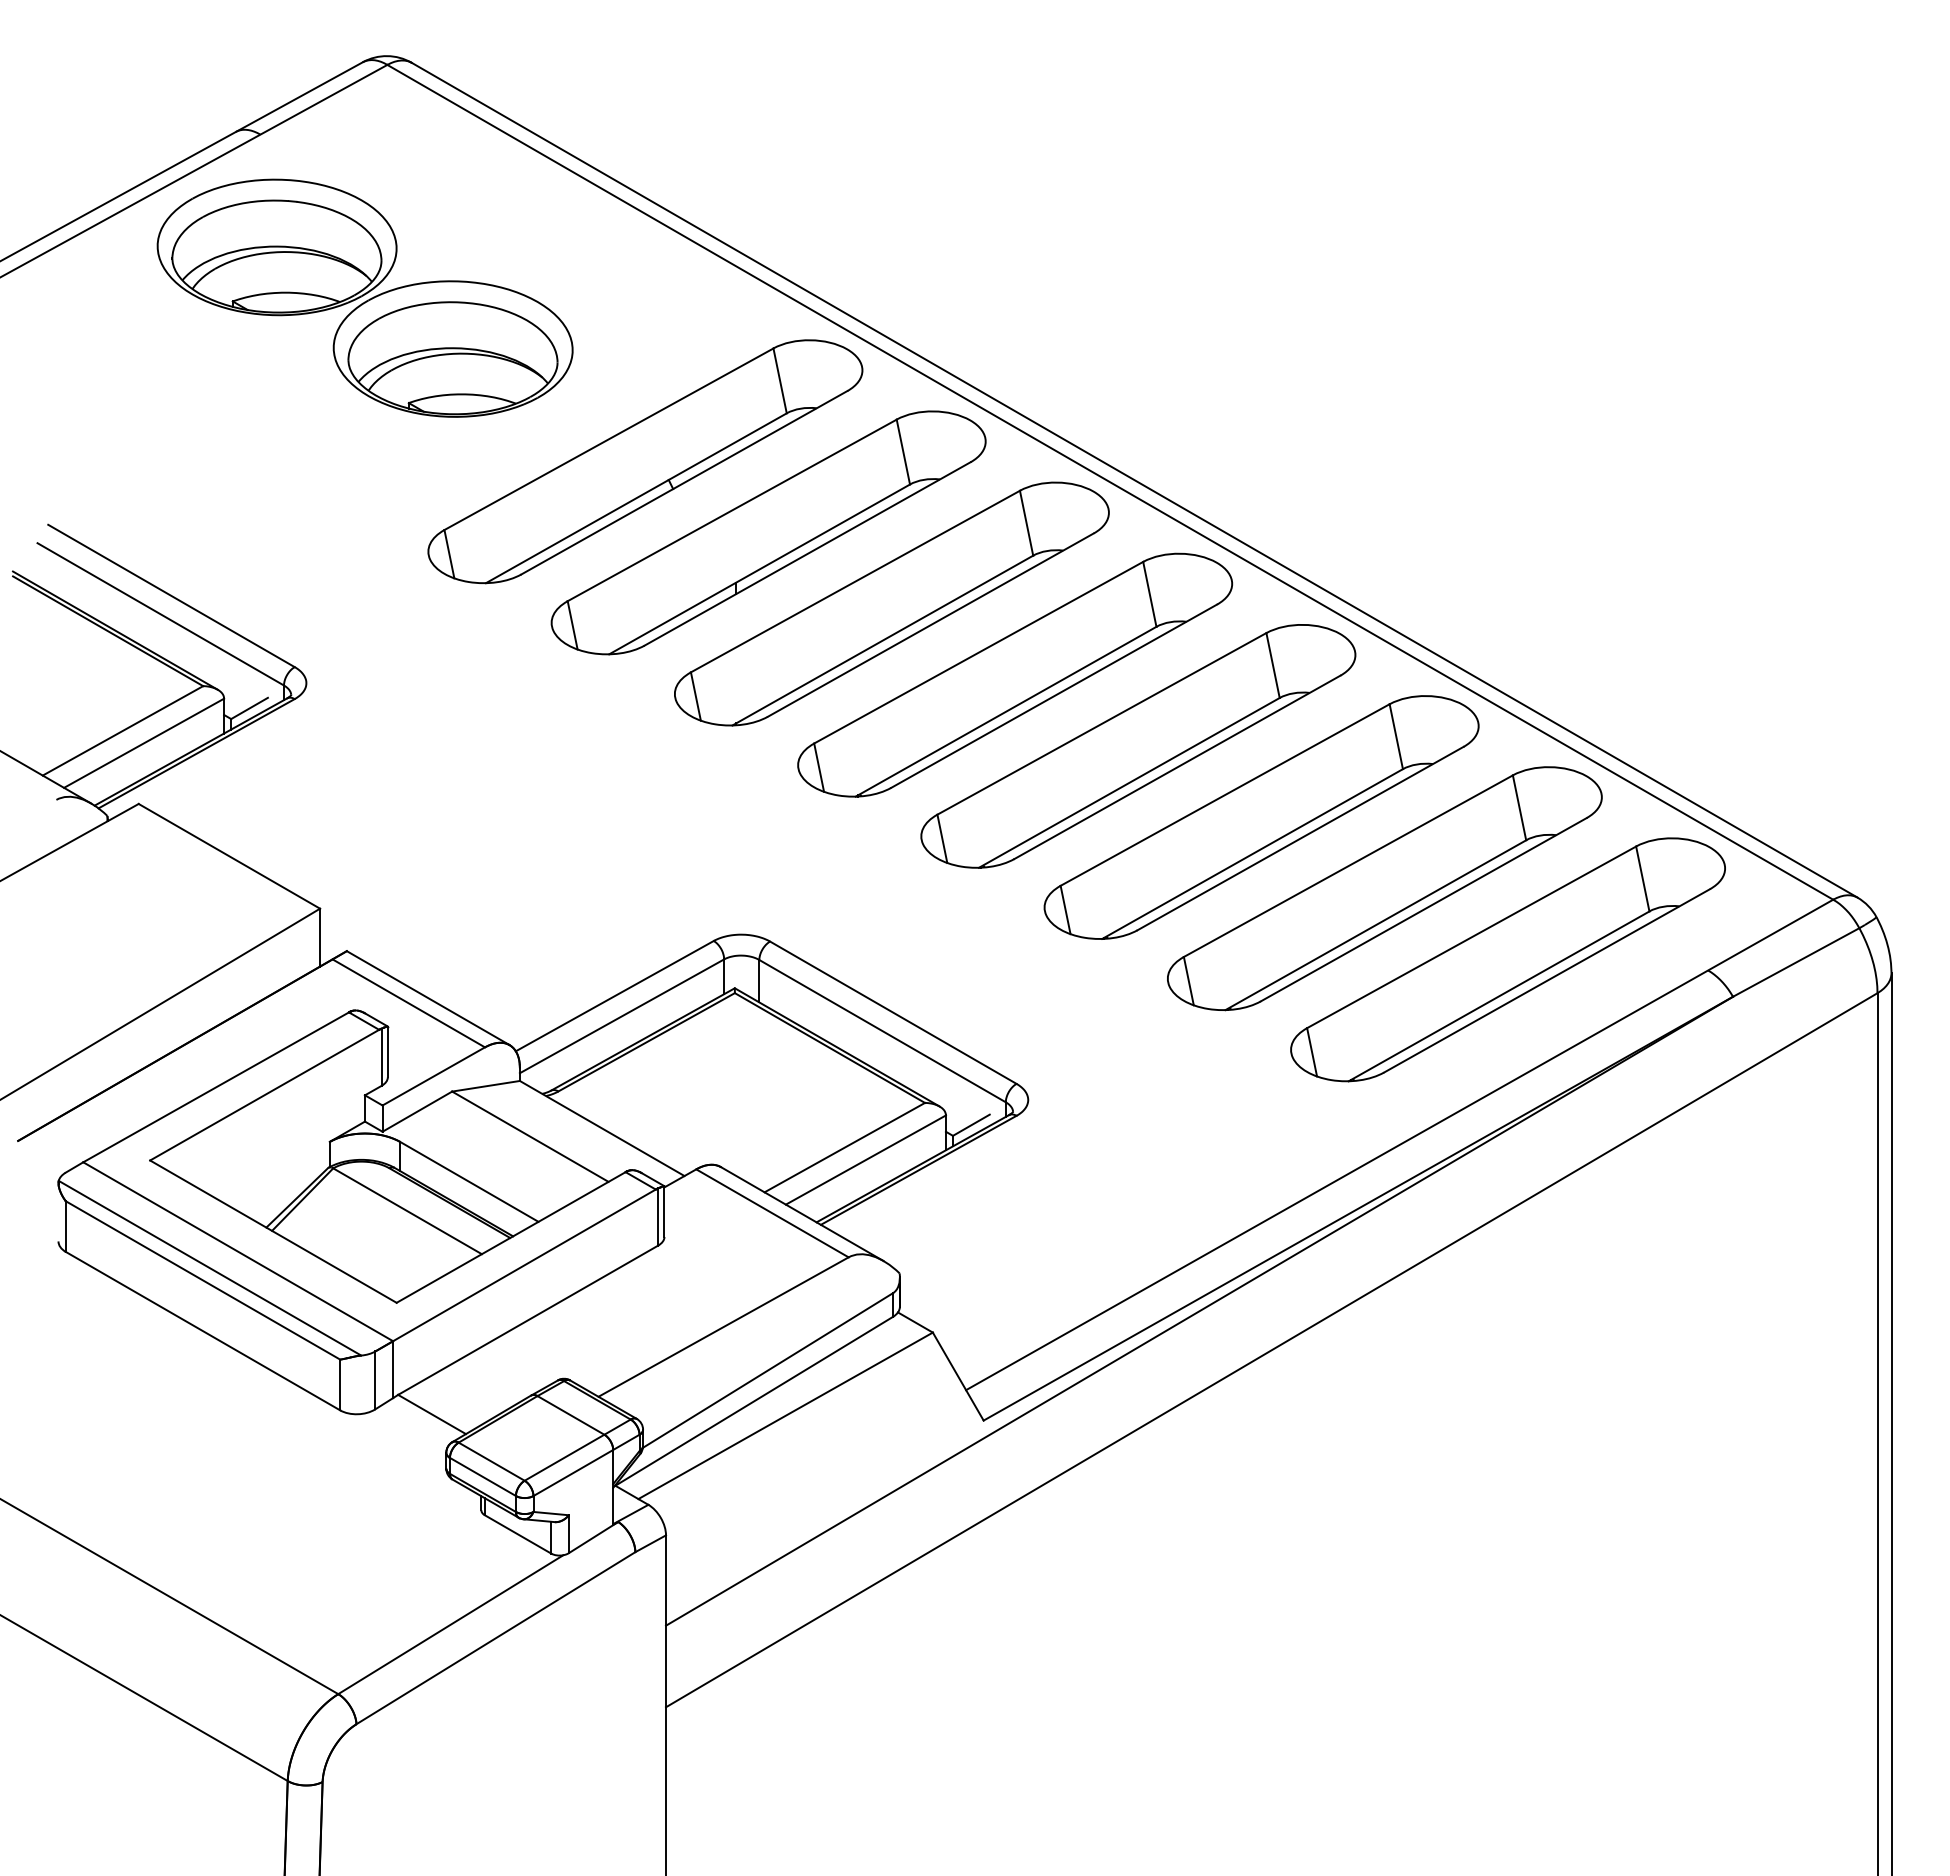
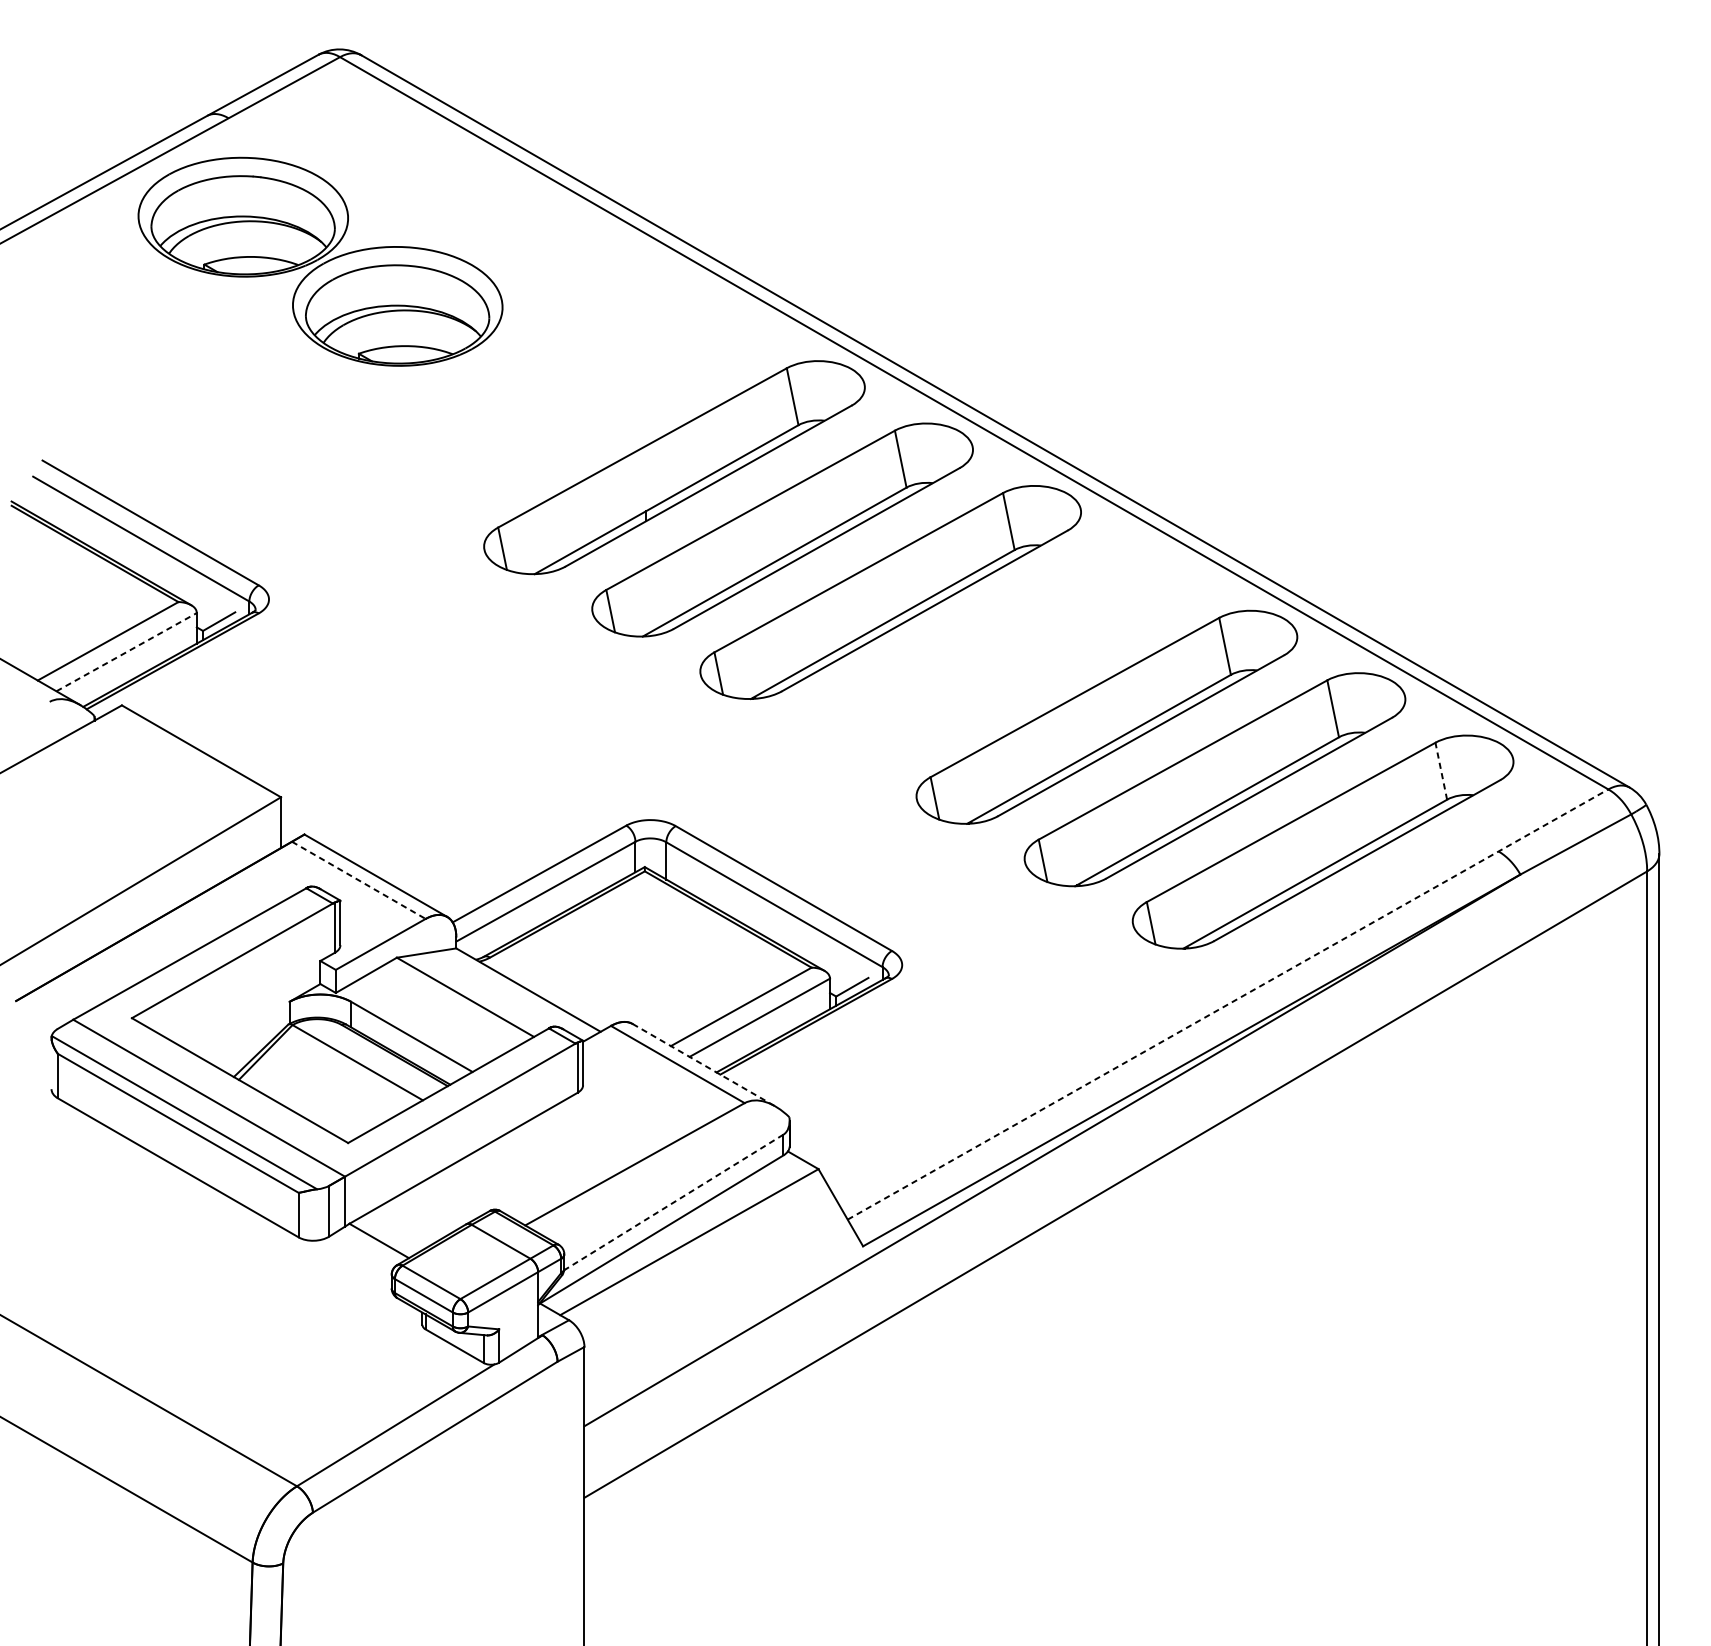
part: (645, 461) -> (566, 405), removed
line: (144, 743) -> (126, 652), solid -> dashed
part: (1138, 746) -> (998, 655), removed
line: (1642, 878) -> (1441, 770), solid -> dashed
line: (408, 1003) -> (358, 880), solid -> dashed
line: (1400, 1144) -> (1228, 1004), solid -> dashed
line: (802, 1214) -> (704, 1065), solid -> dashed
line: (767, 1370) -> (673, 1202), solid -> dashed

